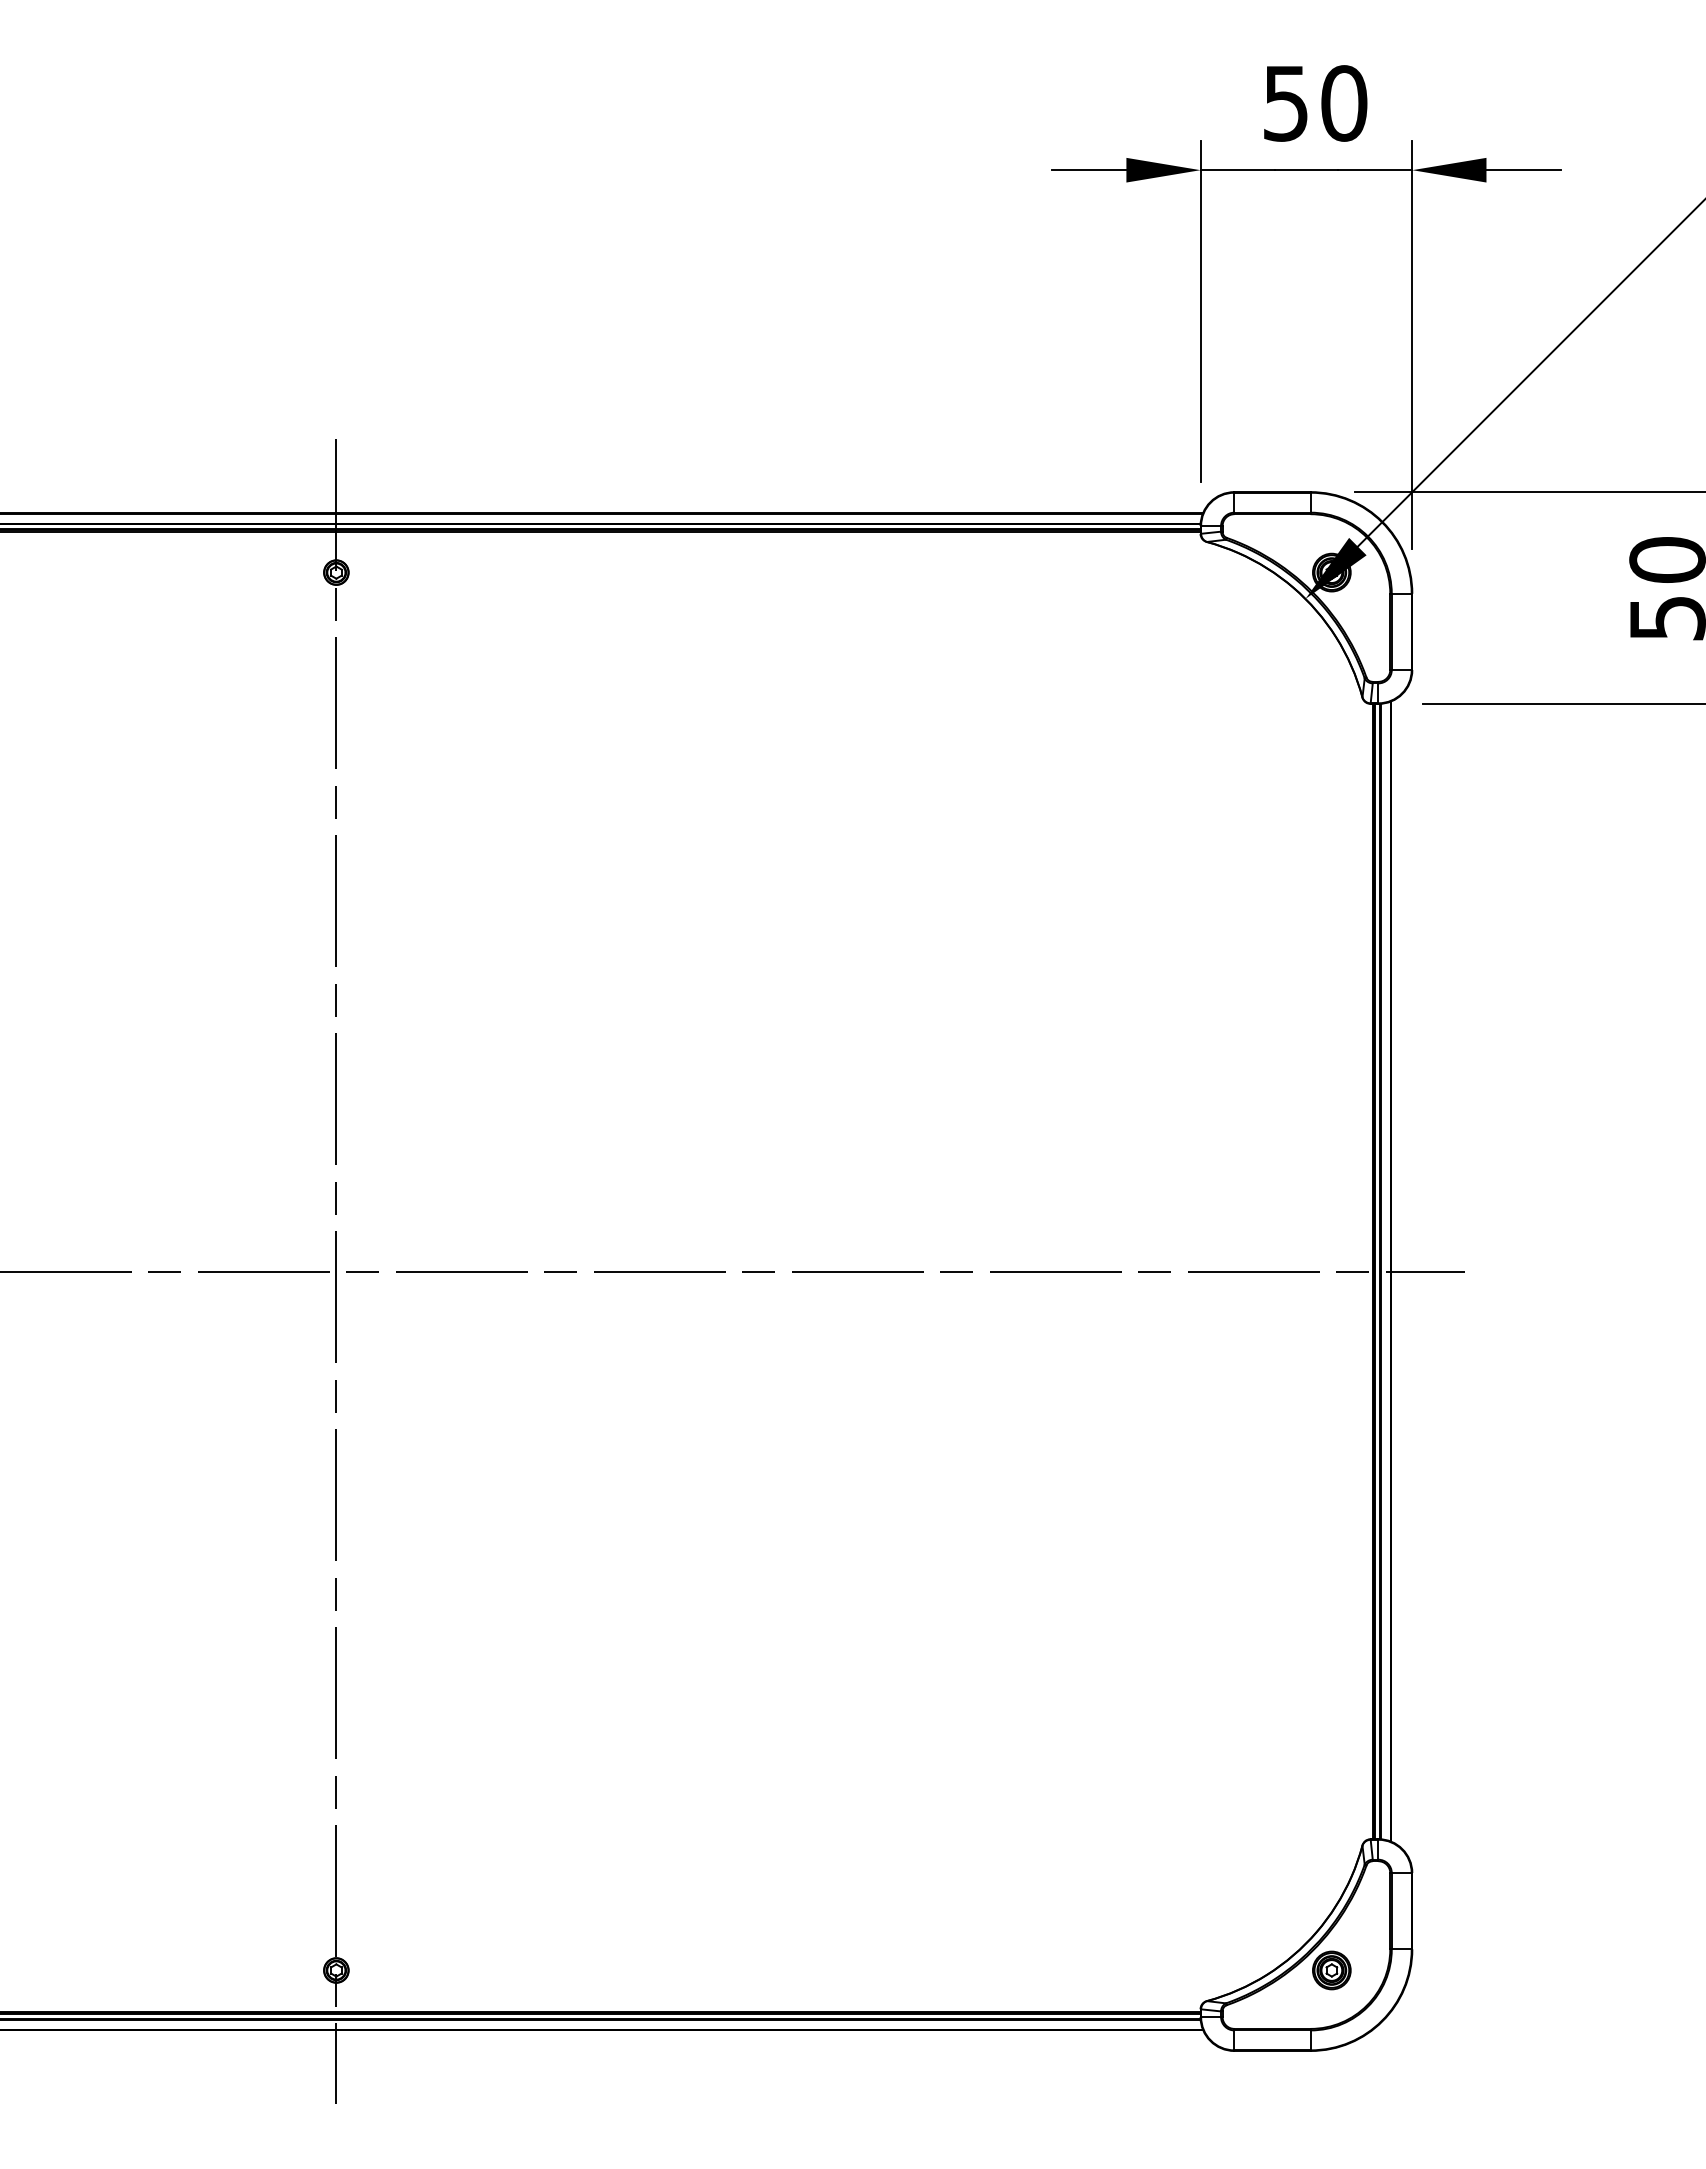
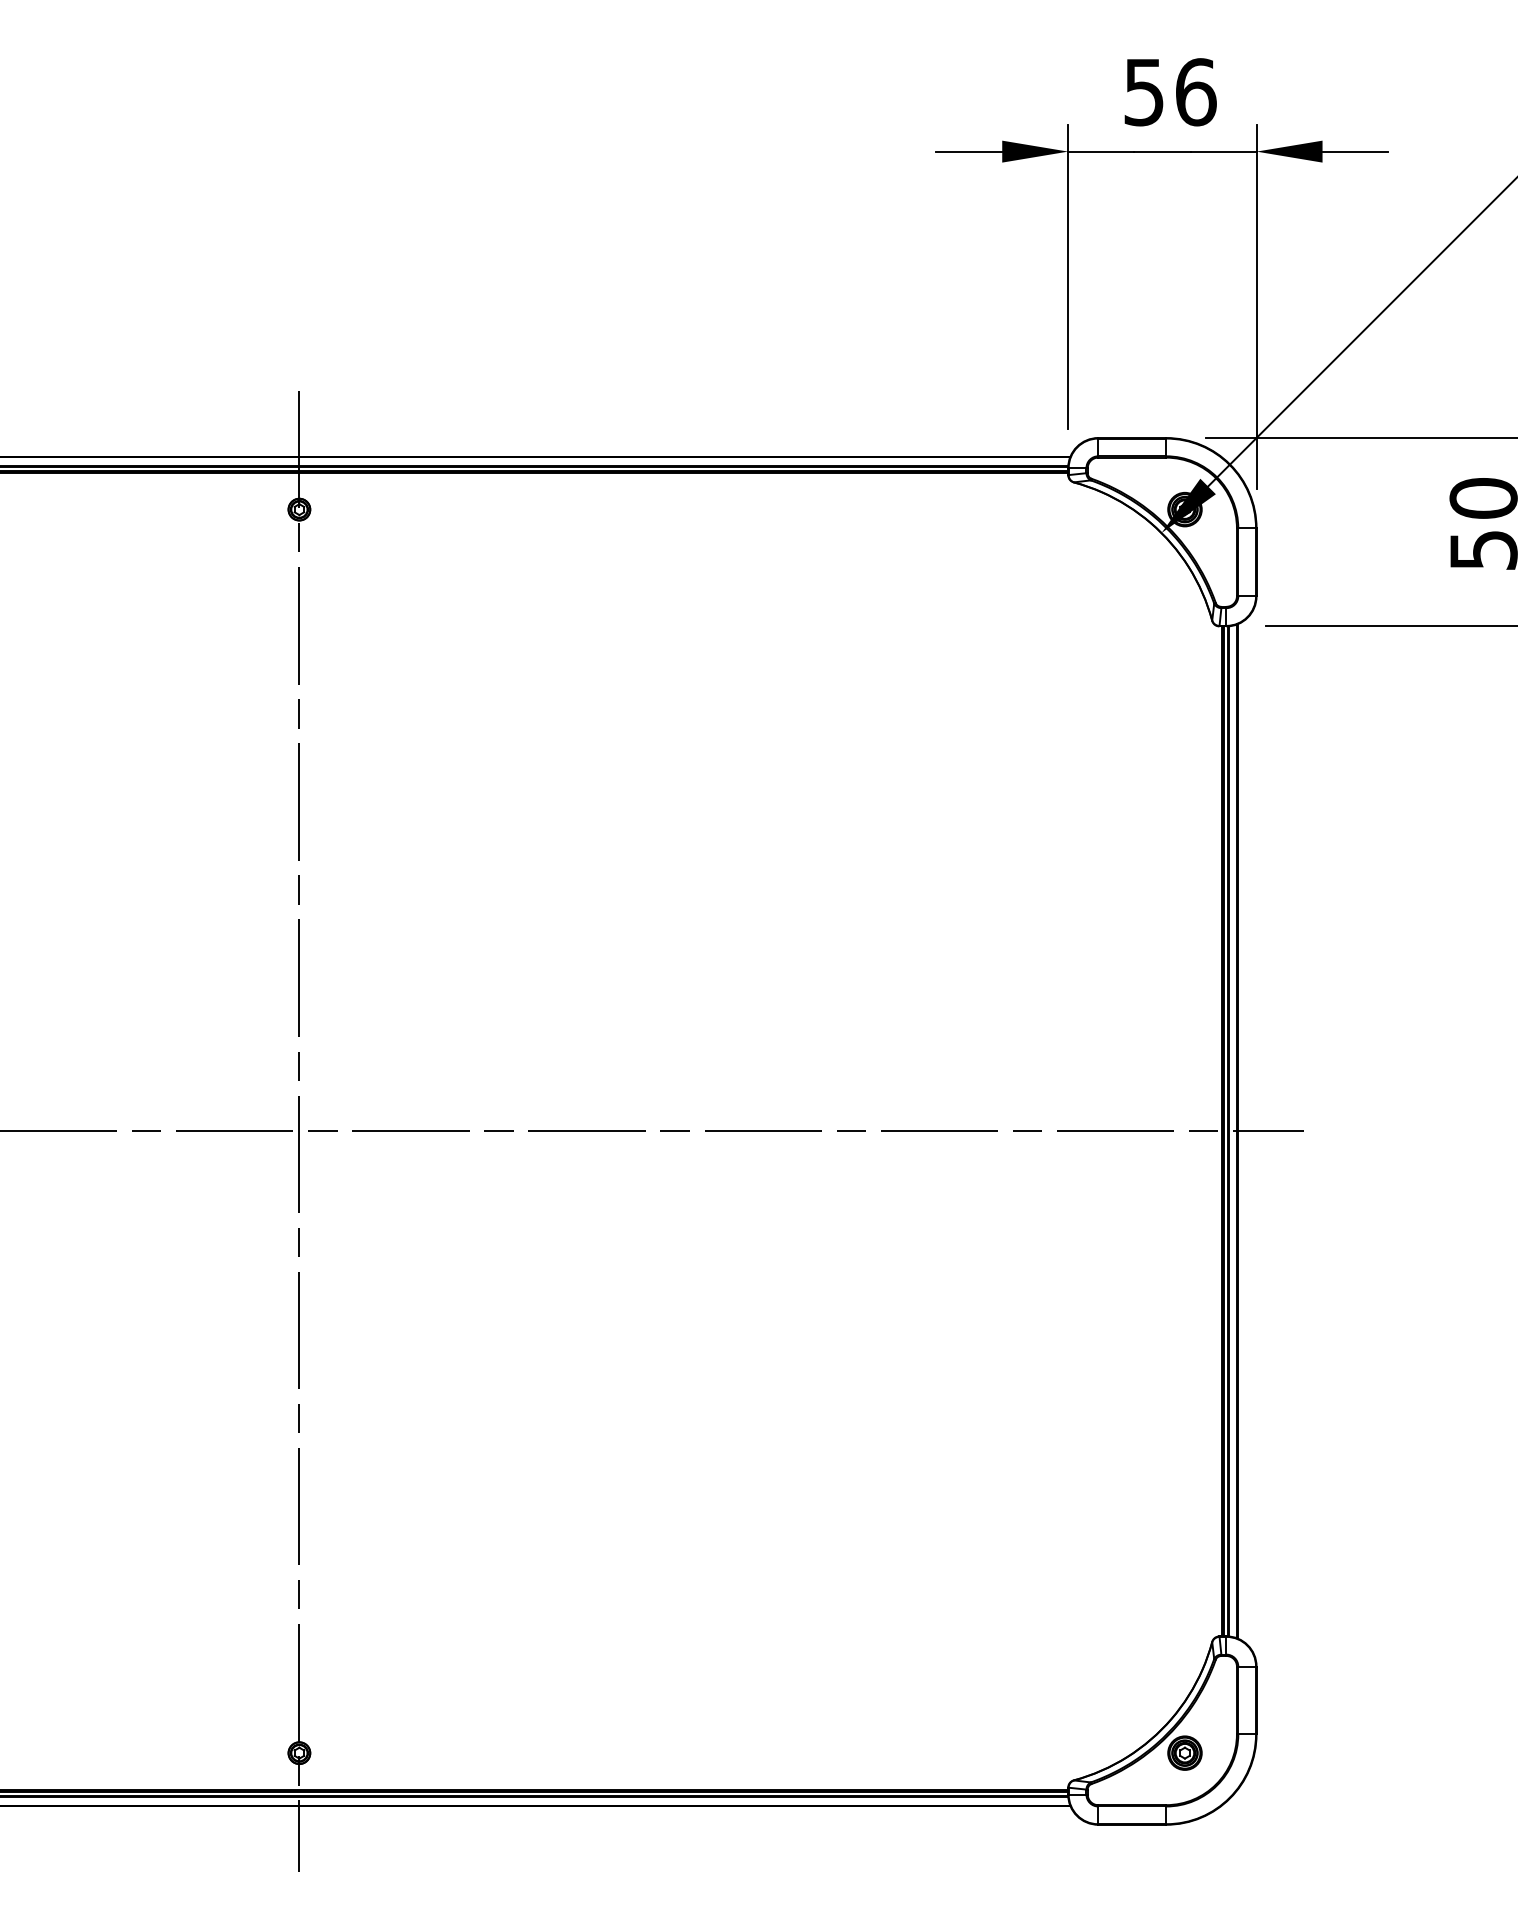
text: (1344, 103) -> (1196, 92), 50 -> 56

